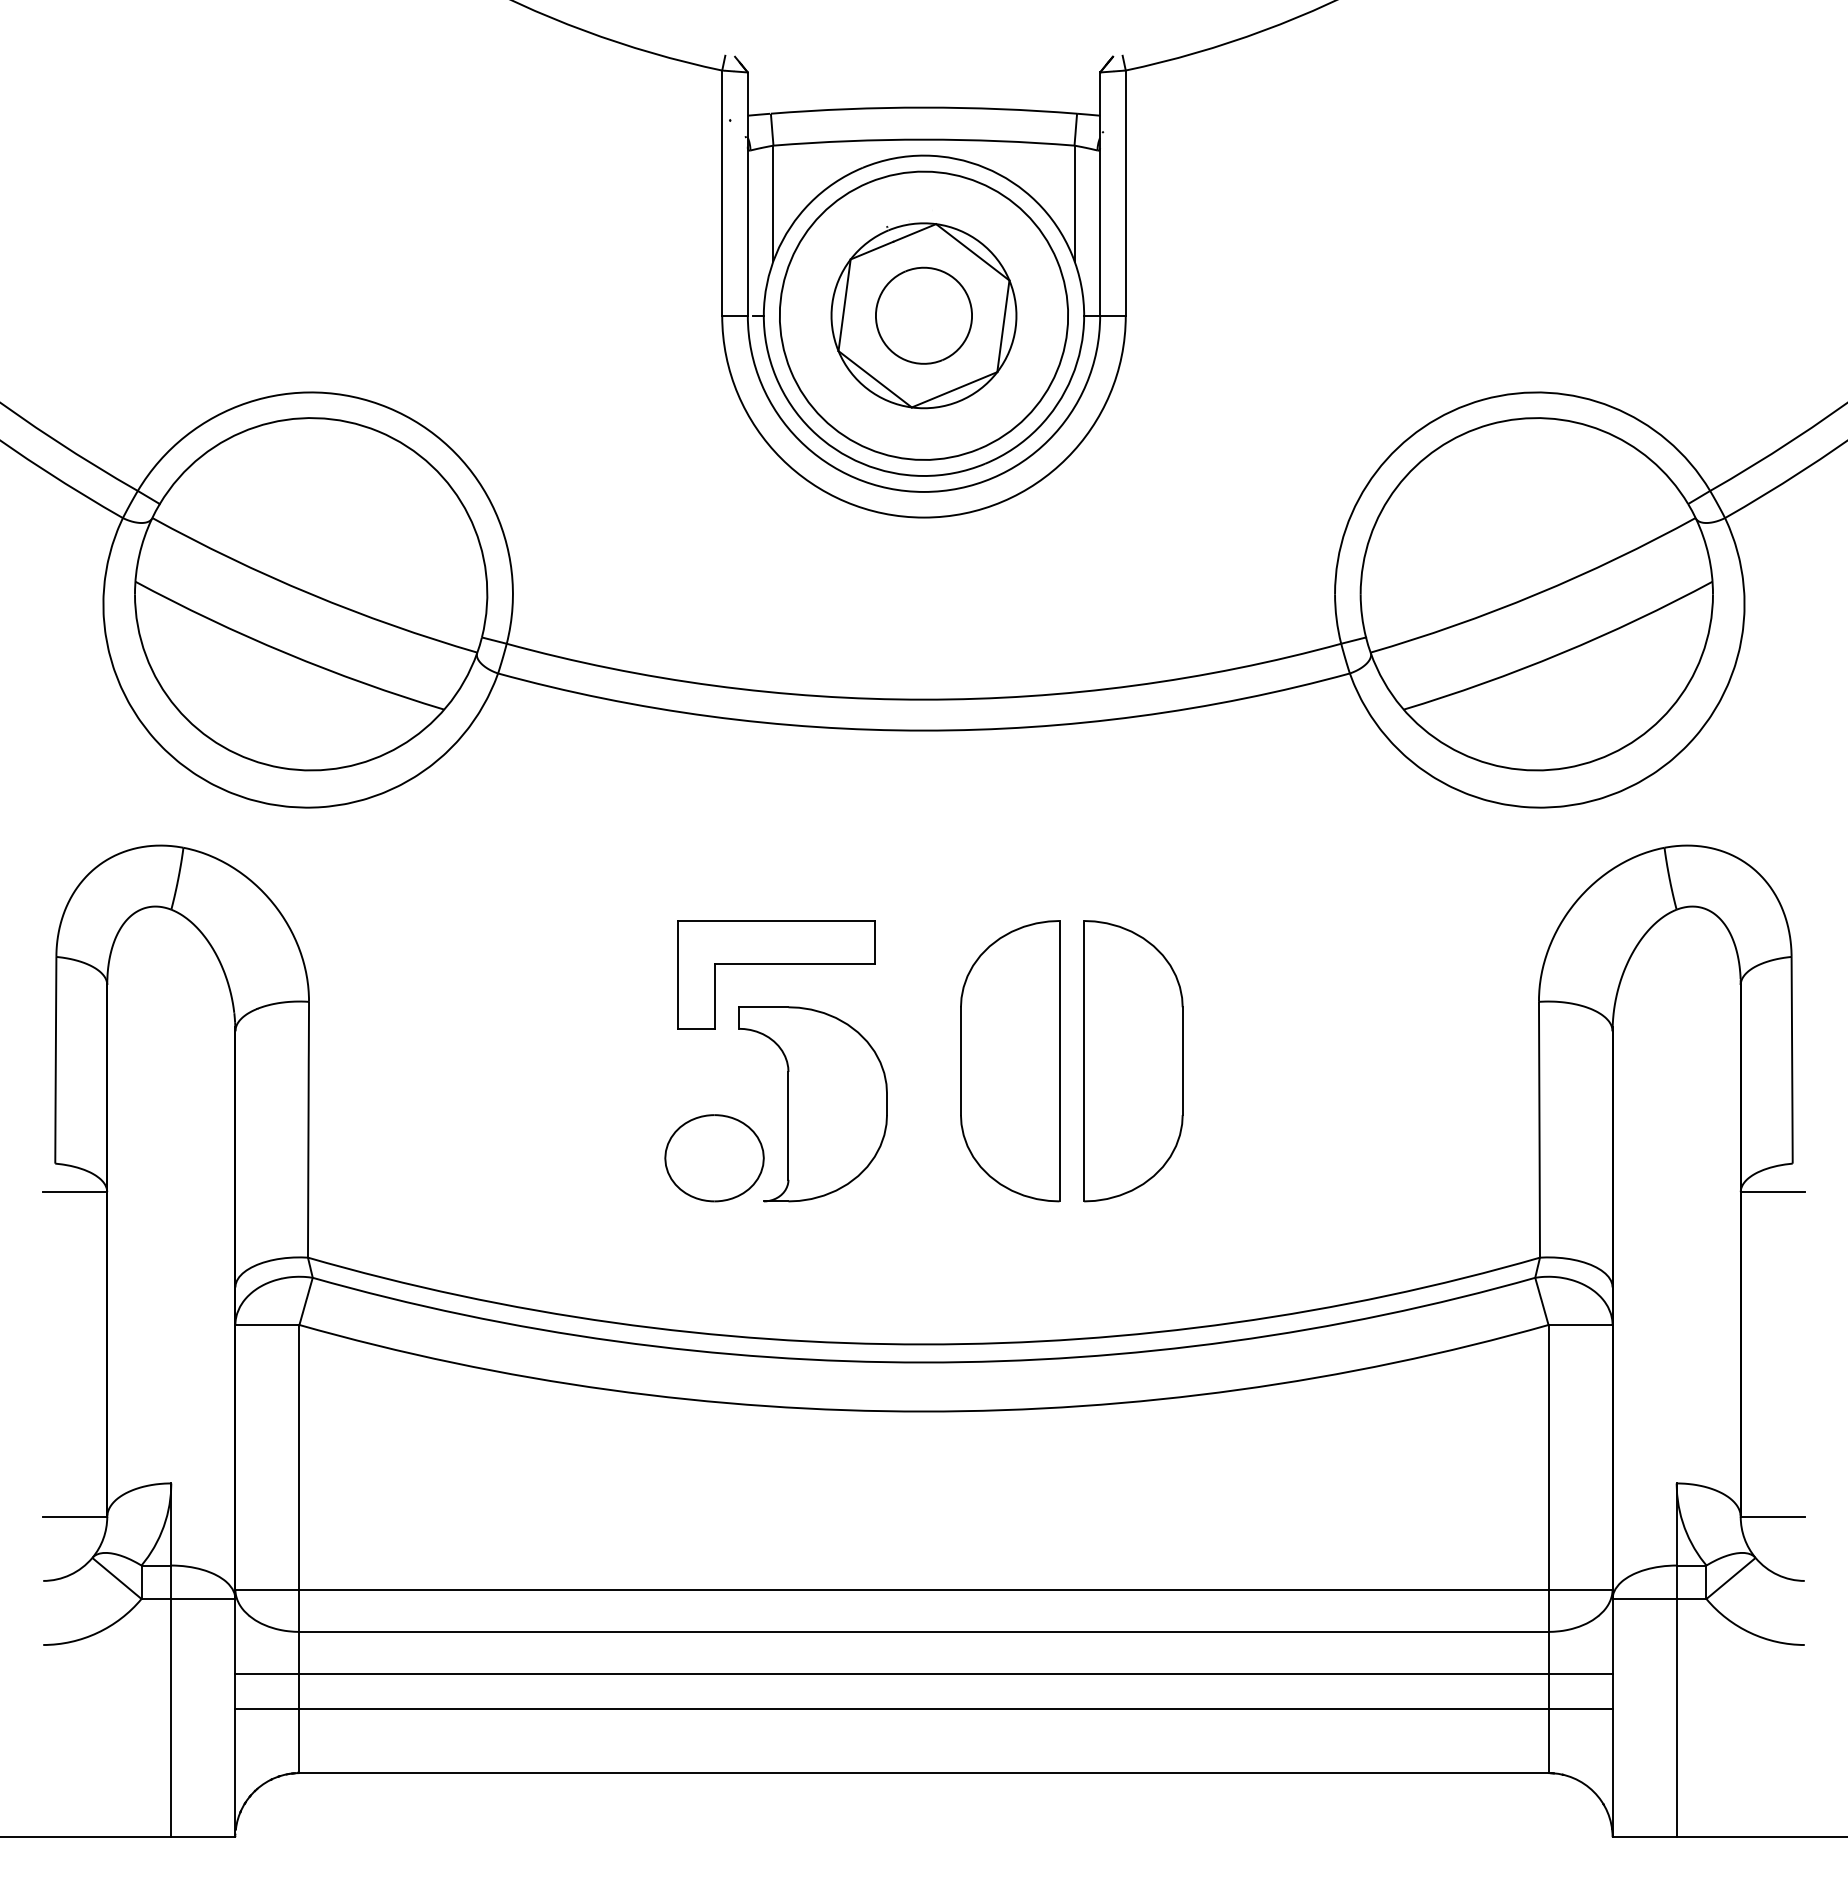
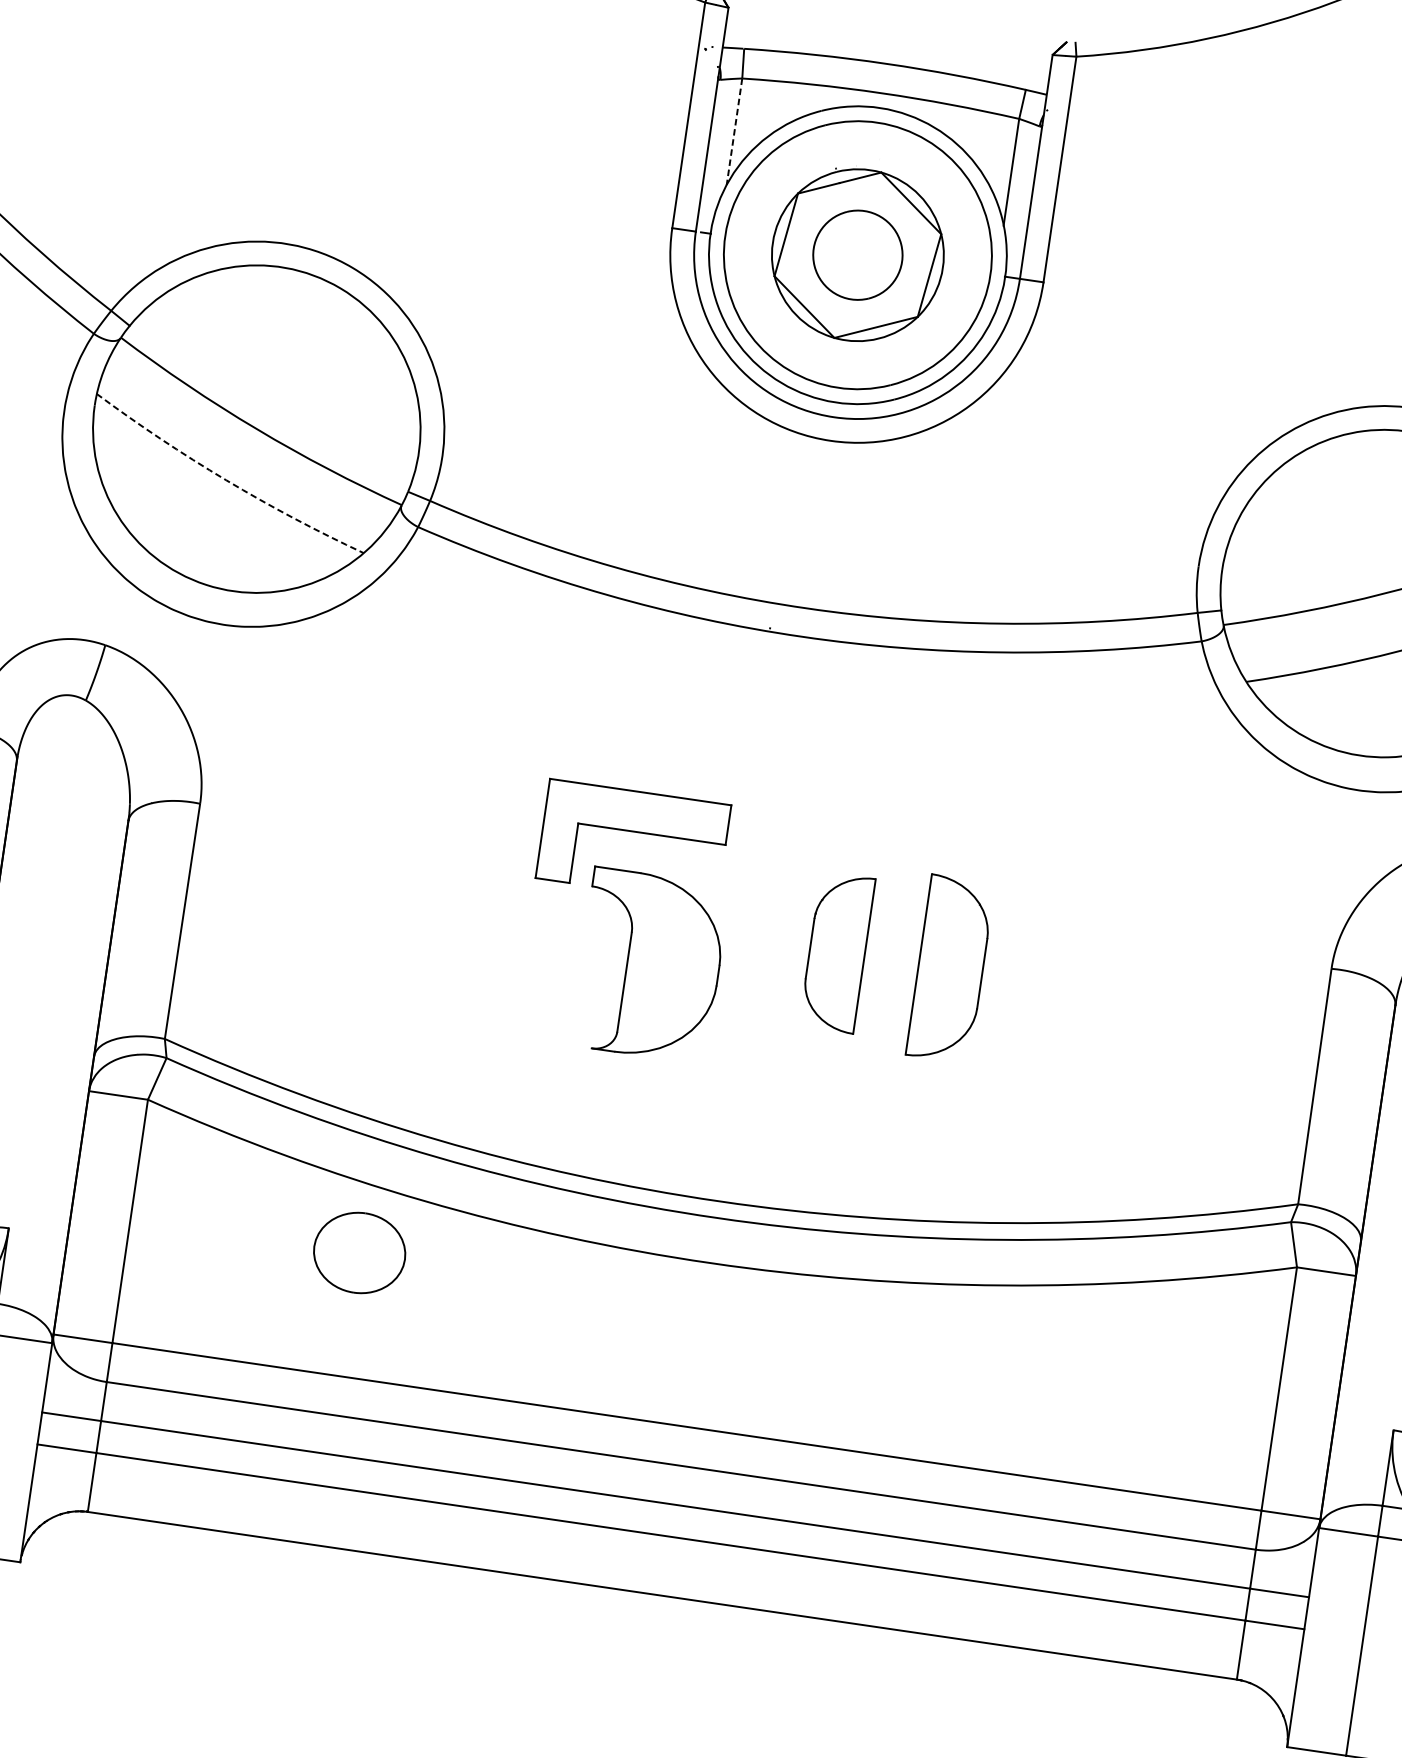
line: (773, 203) -> (734, 131), solid -> dashed
arc: (286, 653) -> (226, 480), solid -> dashed
part: (1010, 1061) -> (837, 952), size x0.6
part: (1133, 1061) -> (950, 969), size x0.7
part: (714, 1158) -> (359, 1253), moved

